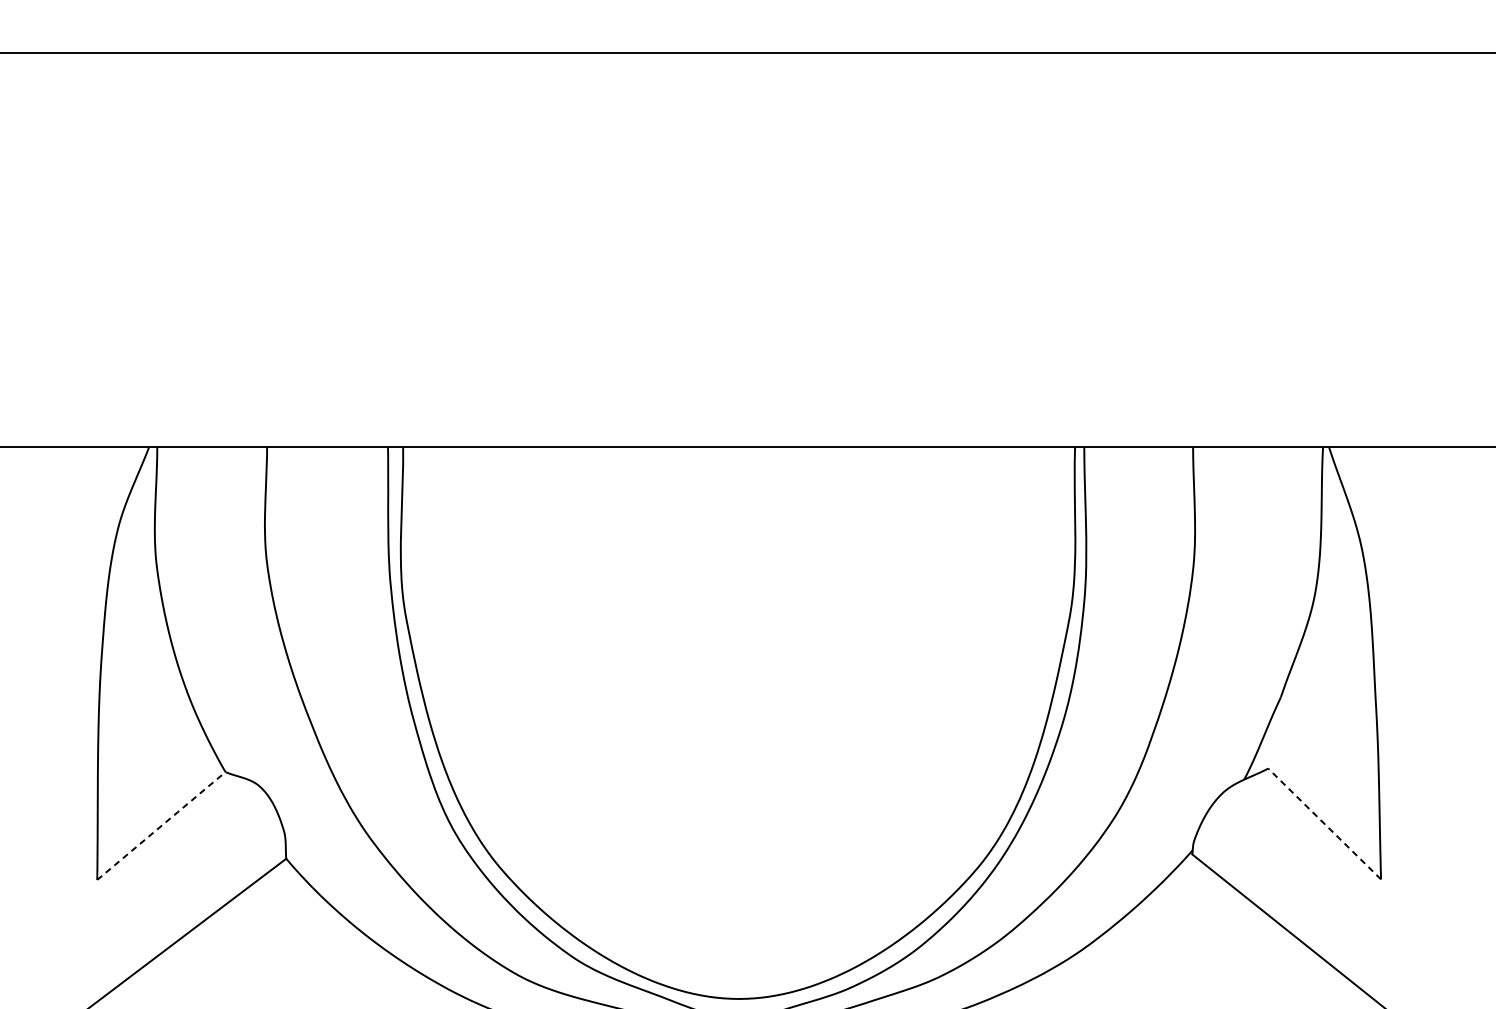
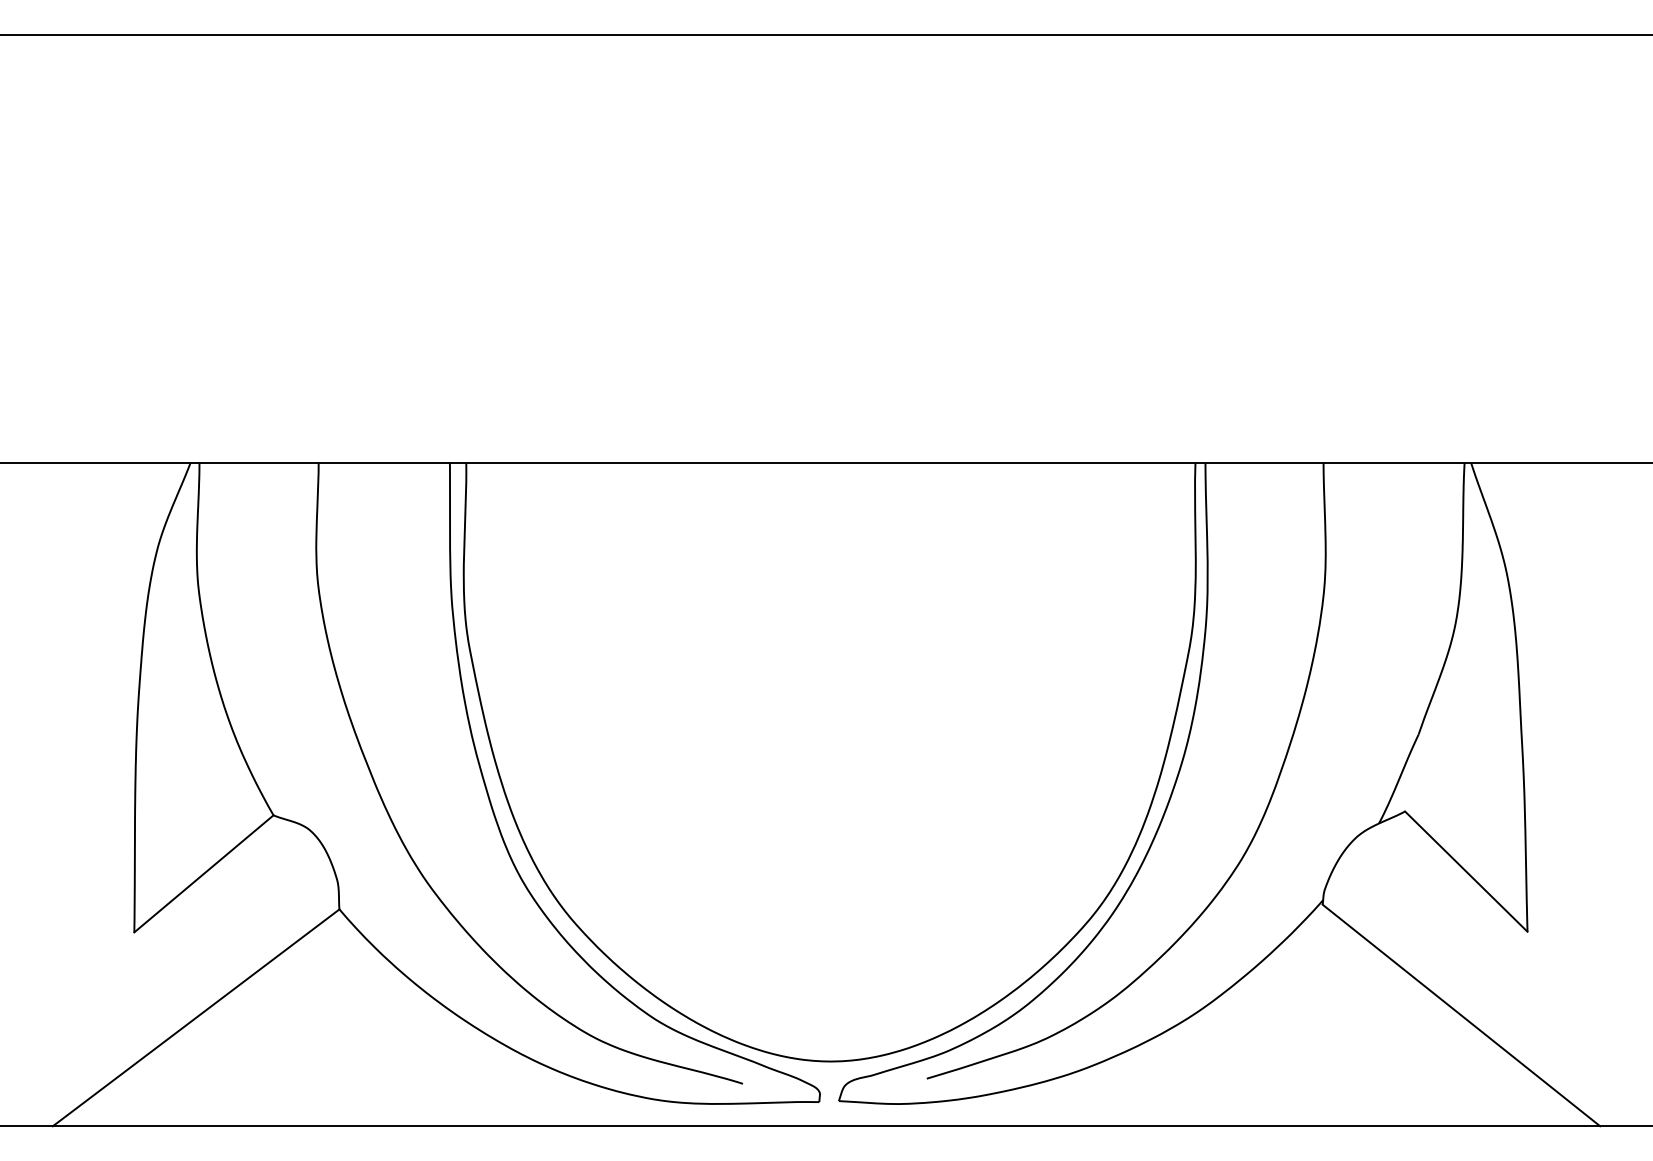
line: (1324, 823) -> (1466, 871), dashed -> solid
line: (160, 825) -> (203, 873), dashed -> solid

